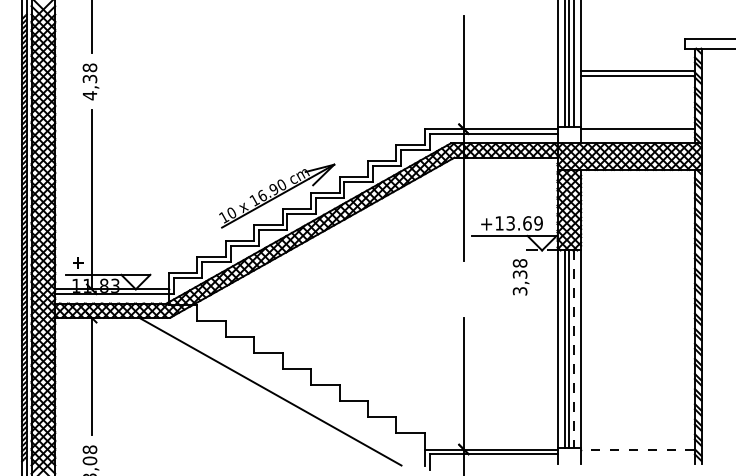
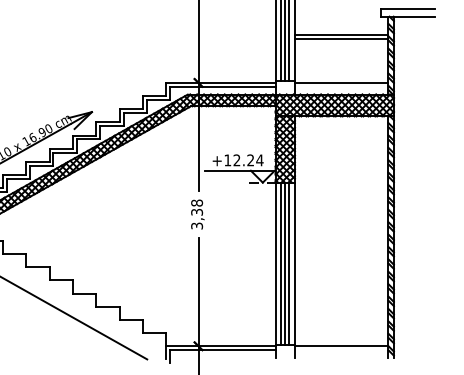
text: (524, 223) -> (248, 160), +13.69 -> +12.24
text: (520, 277) -> (197, 214), moved
line: (574, 349) -> (289, 264), dashed -> solid
line: (638, 449) -> (342, 346), dashed -> solid

